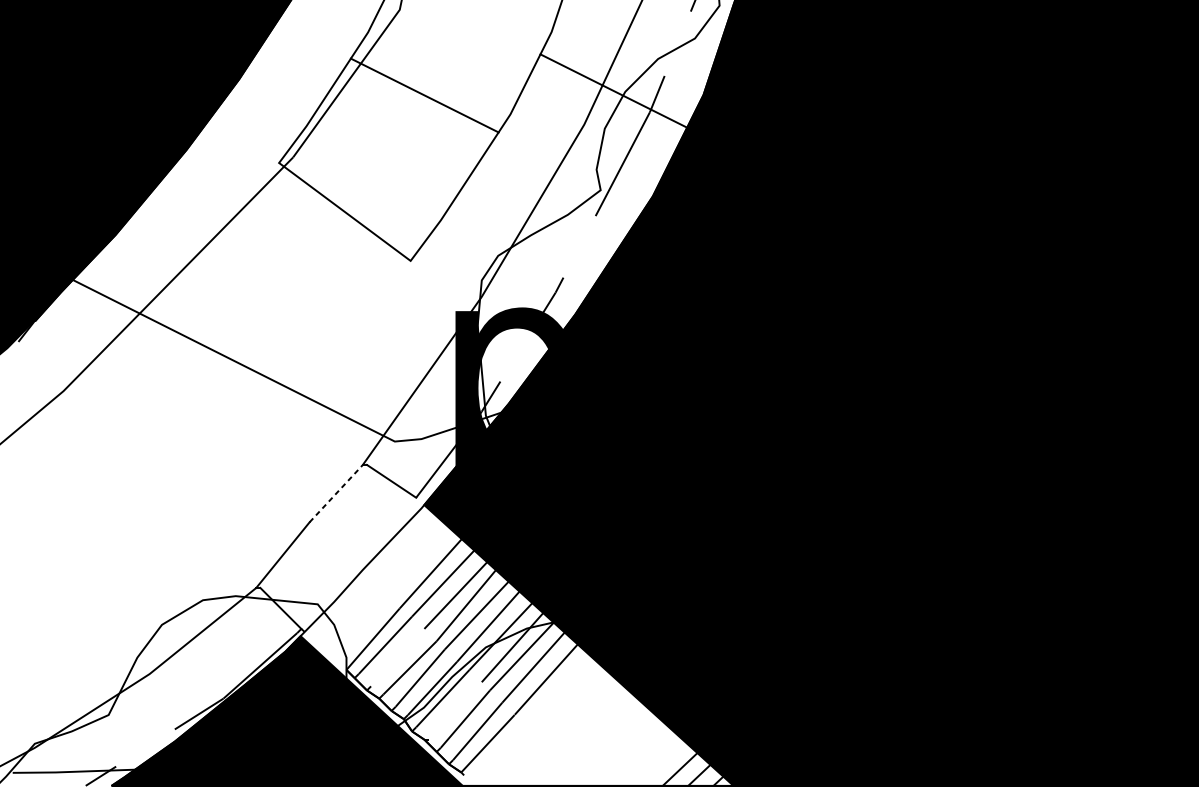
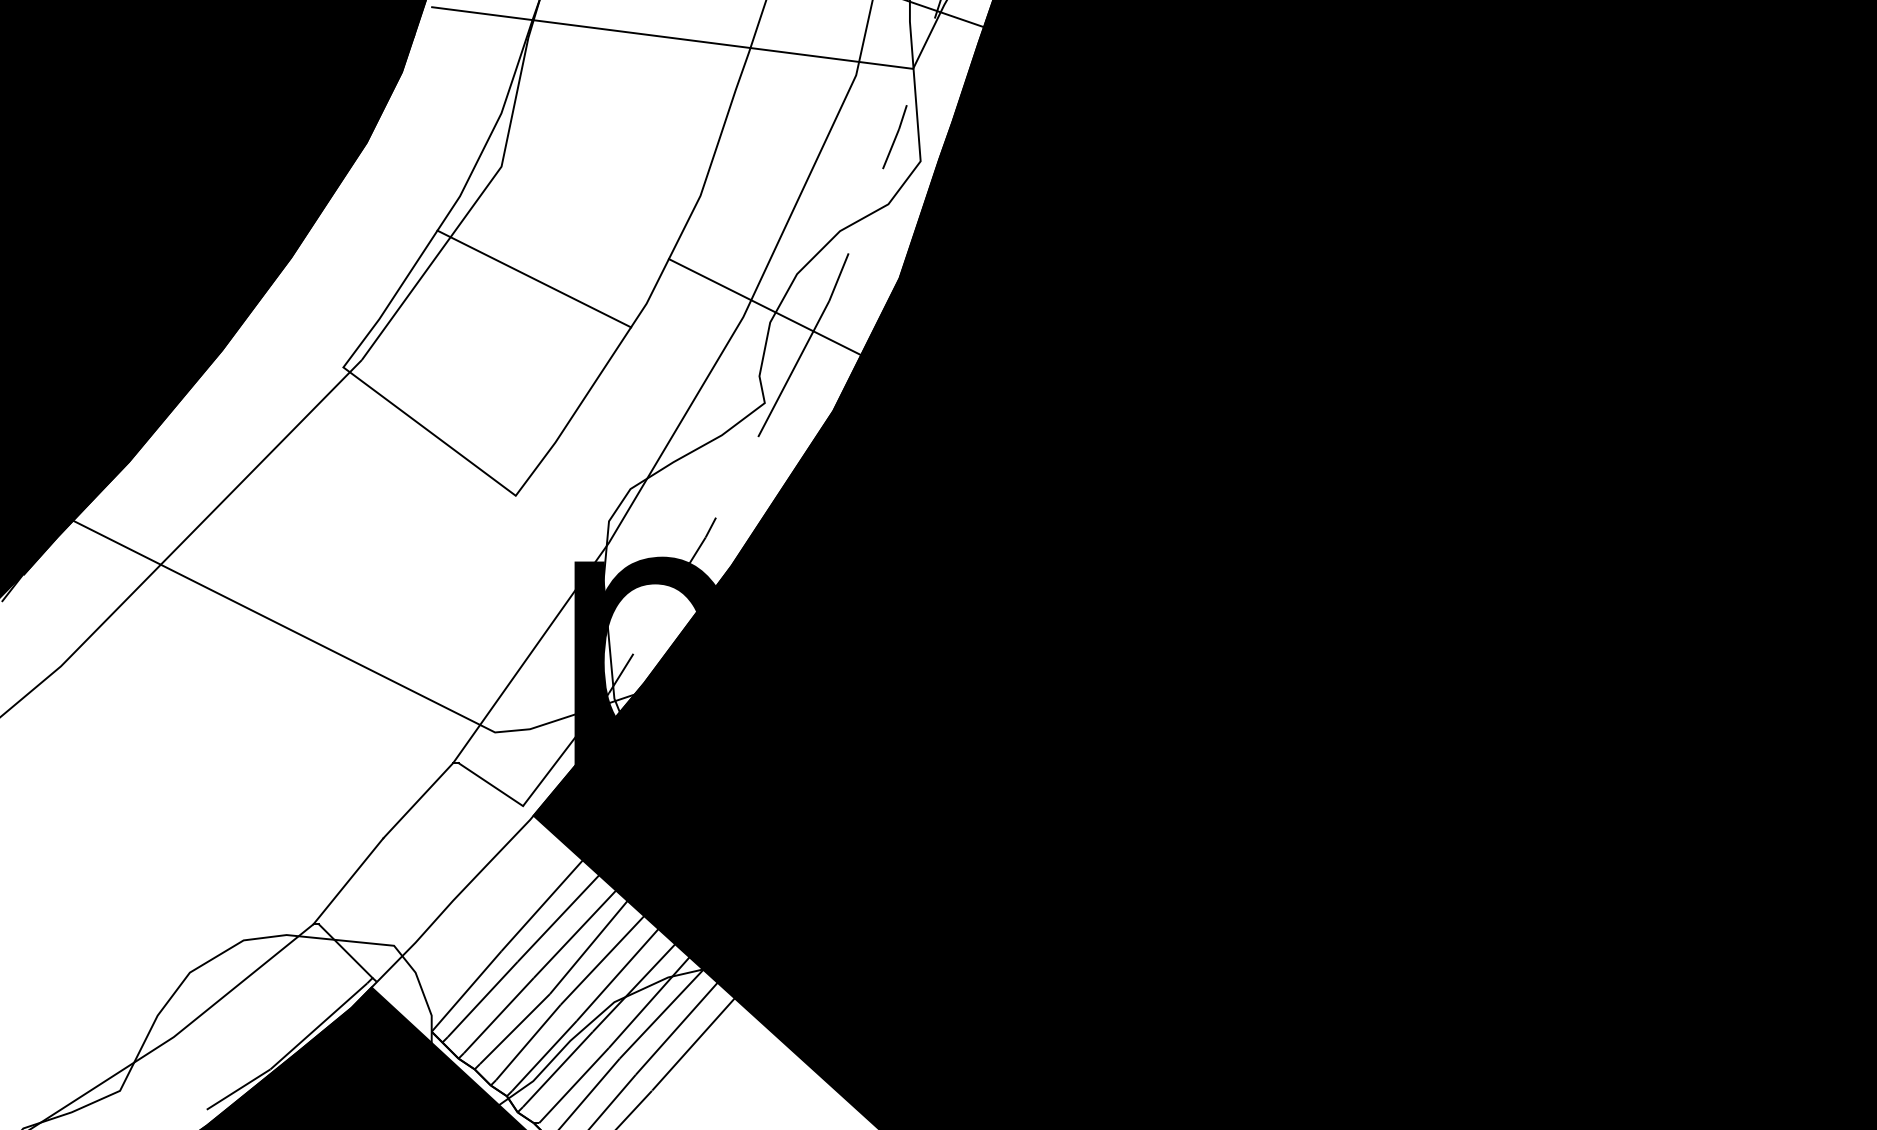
line: (613, 91) -> (764, 307), moved
line: (336, 493) -> (418, 800), dashed -> solid
line: (397, 657) -> (498, 1015), added
line: (455, 710) -> (574, 1085), added

